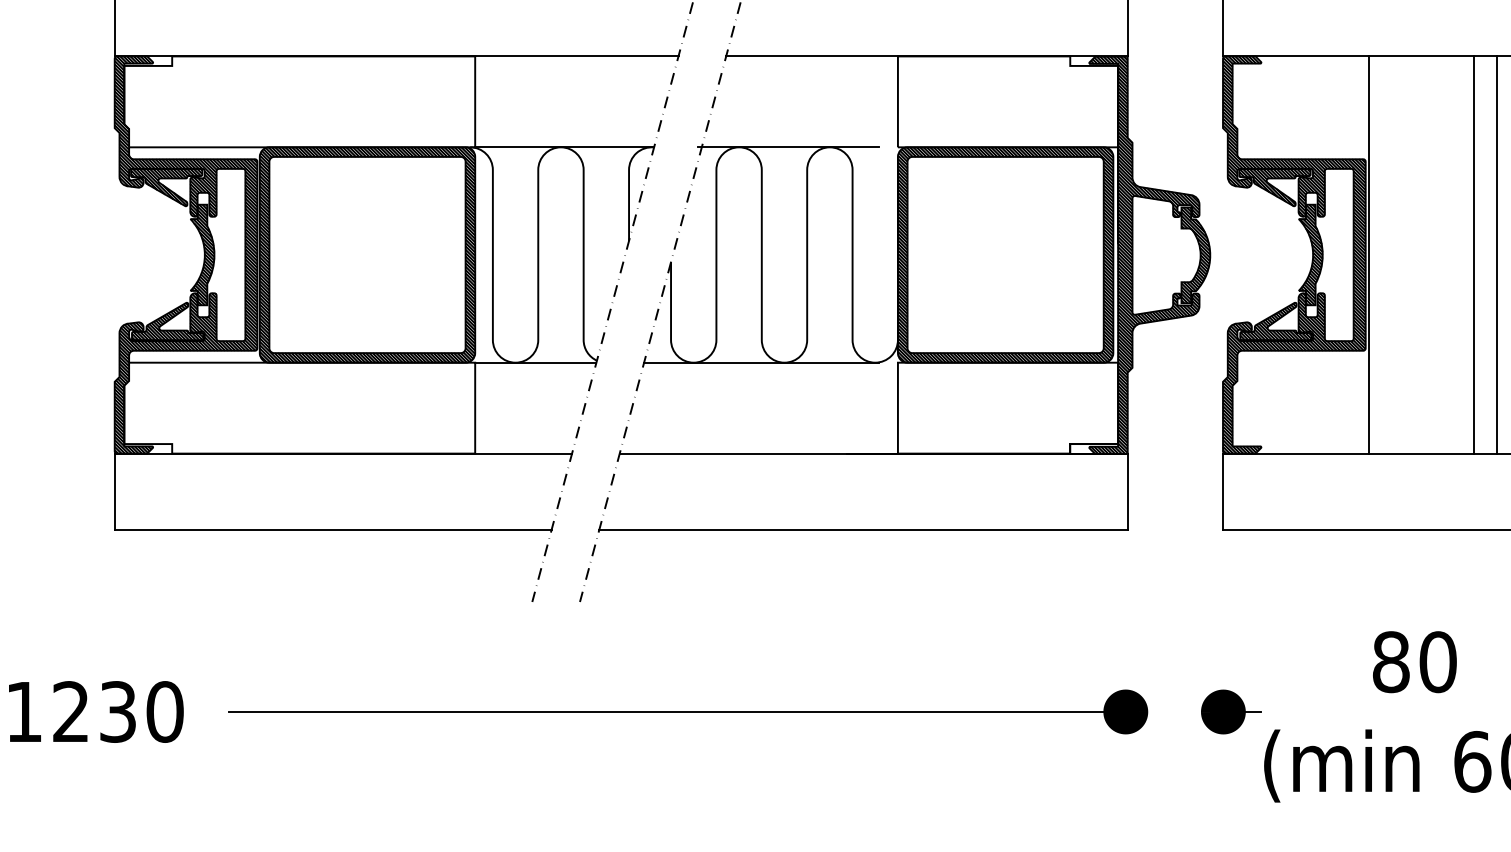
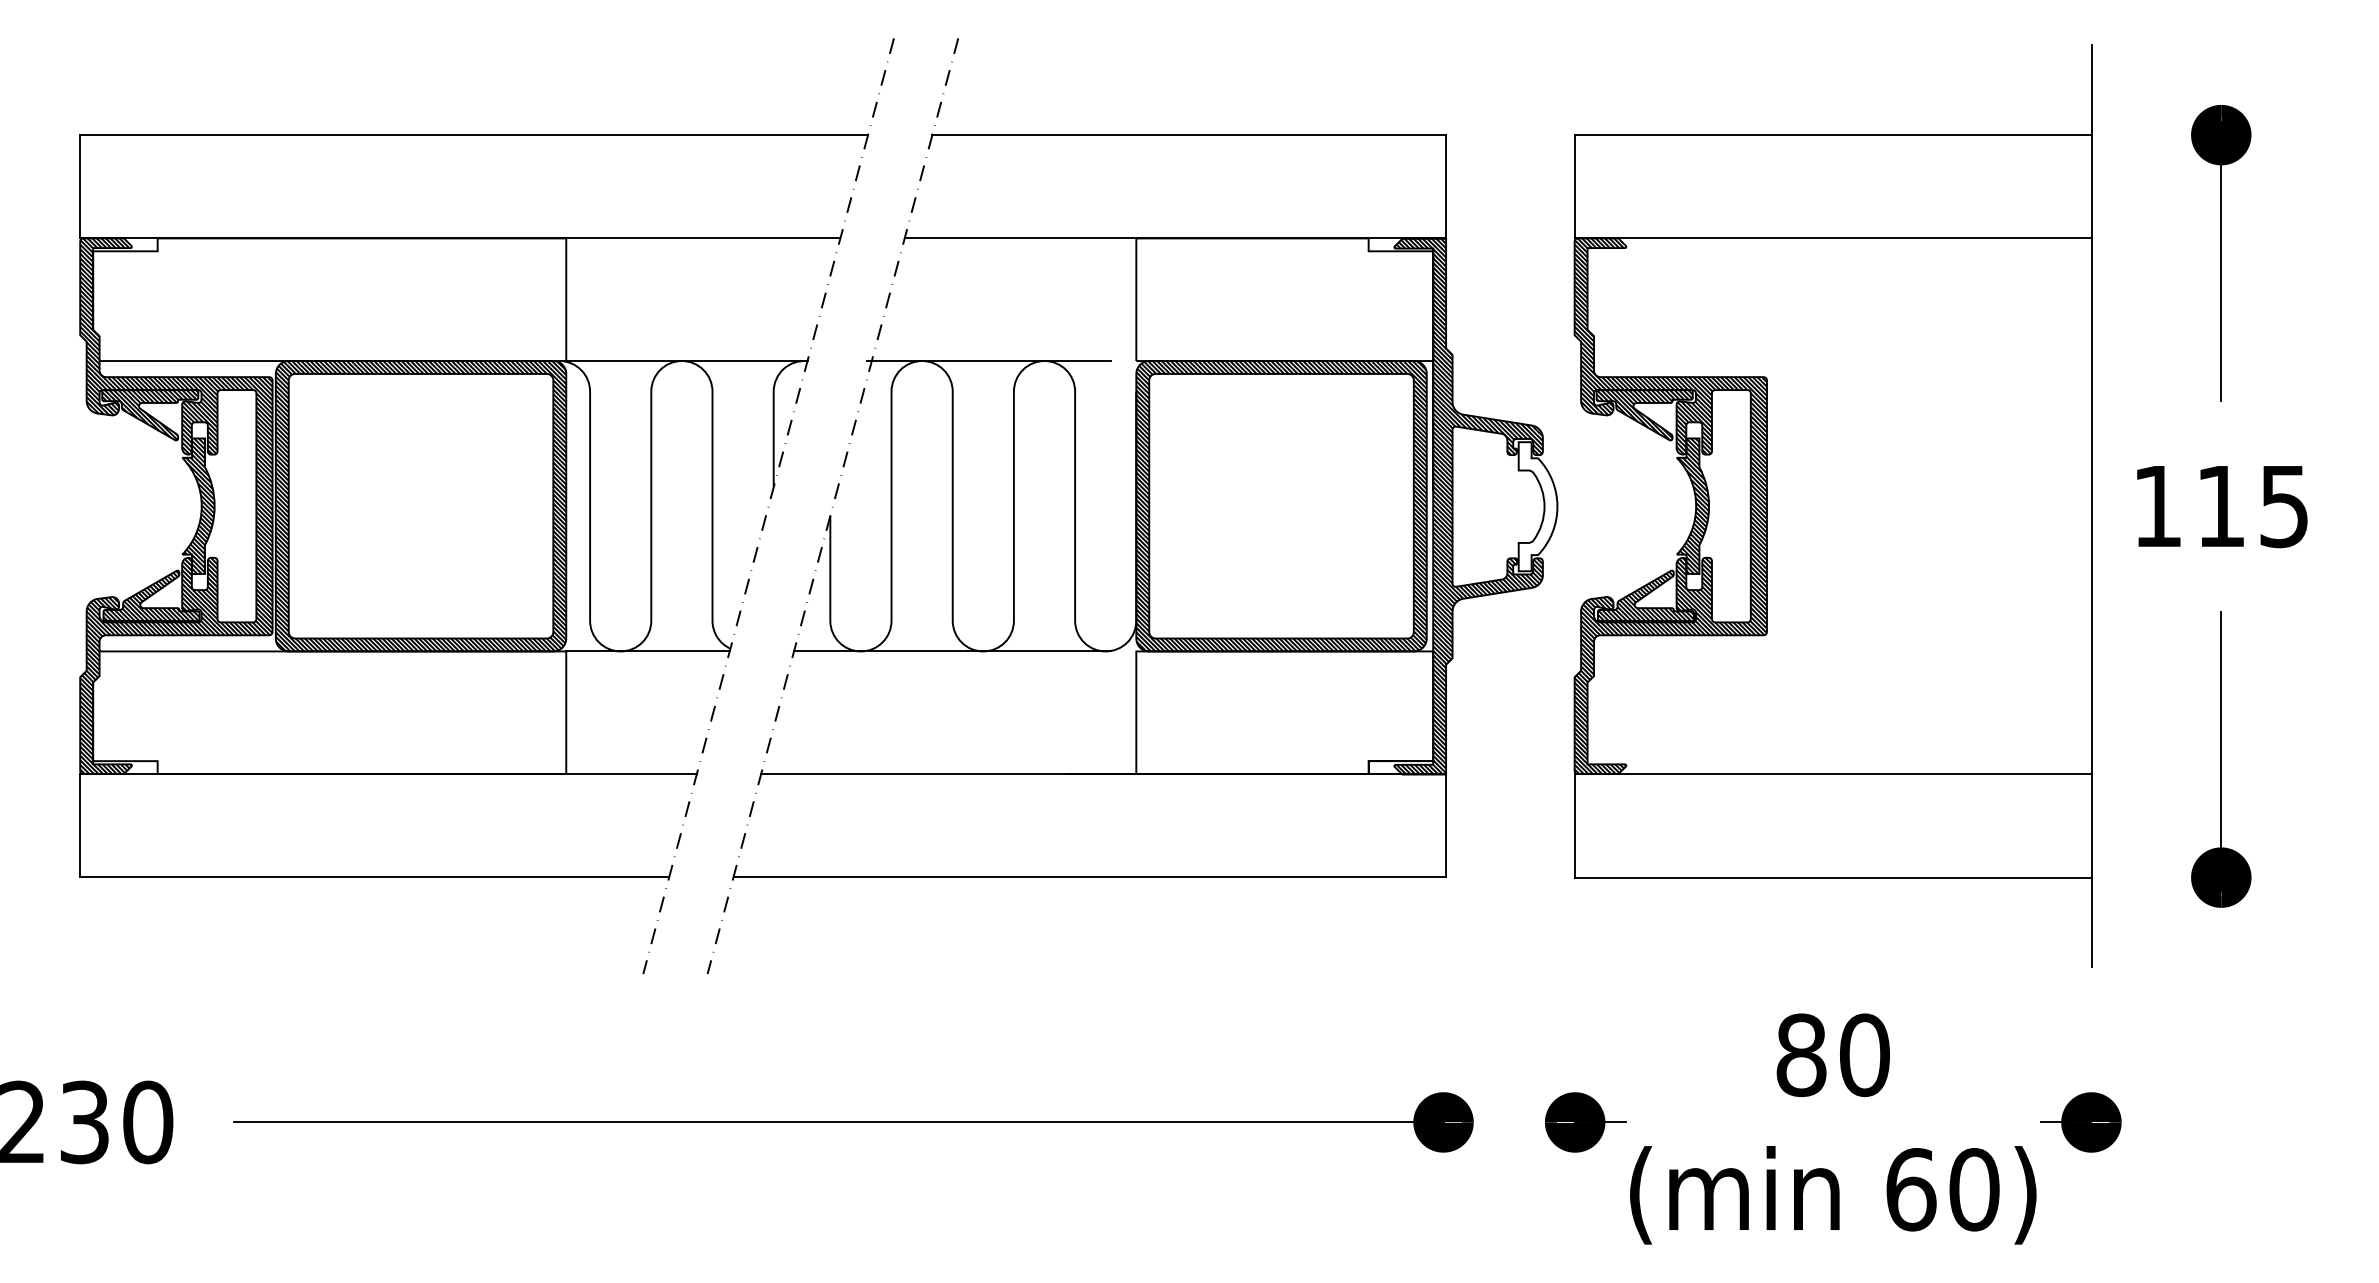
hatch: (1195, 255) -> (1537, 506), removed
line: (1369, 255) -> (1771, 506), removed
line: (1474, 255) -> (1913, 506), removed
line: (1497, 255) -> (1944, 506), removed

